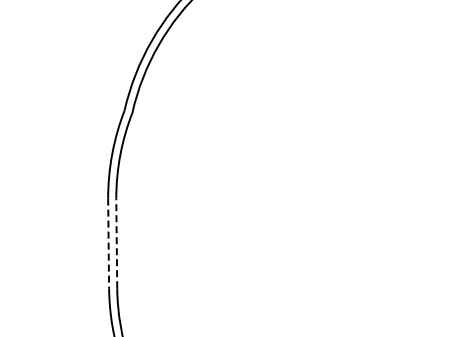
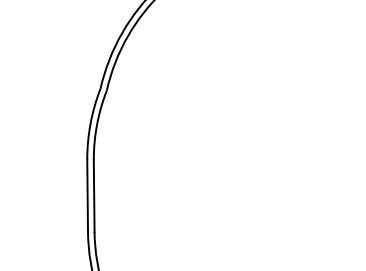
line: (108, 243) -> (87, 195), dashed -> solid
line: (116, 243) -> (93, 195), dashed -> solid

